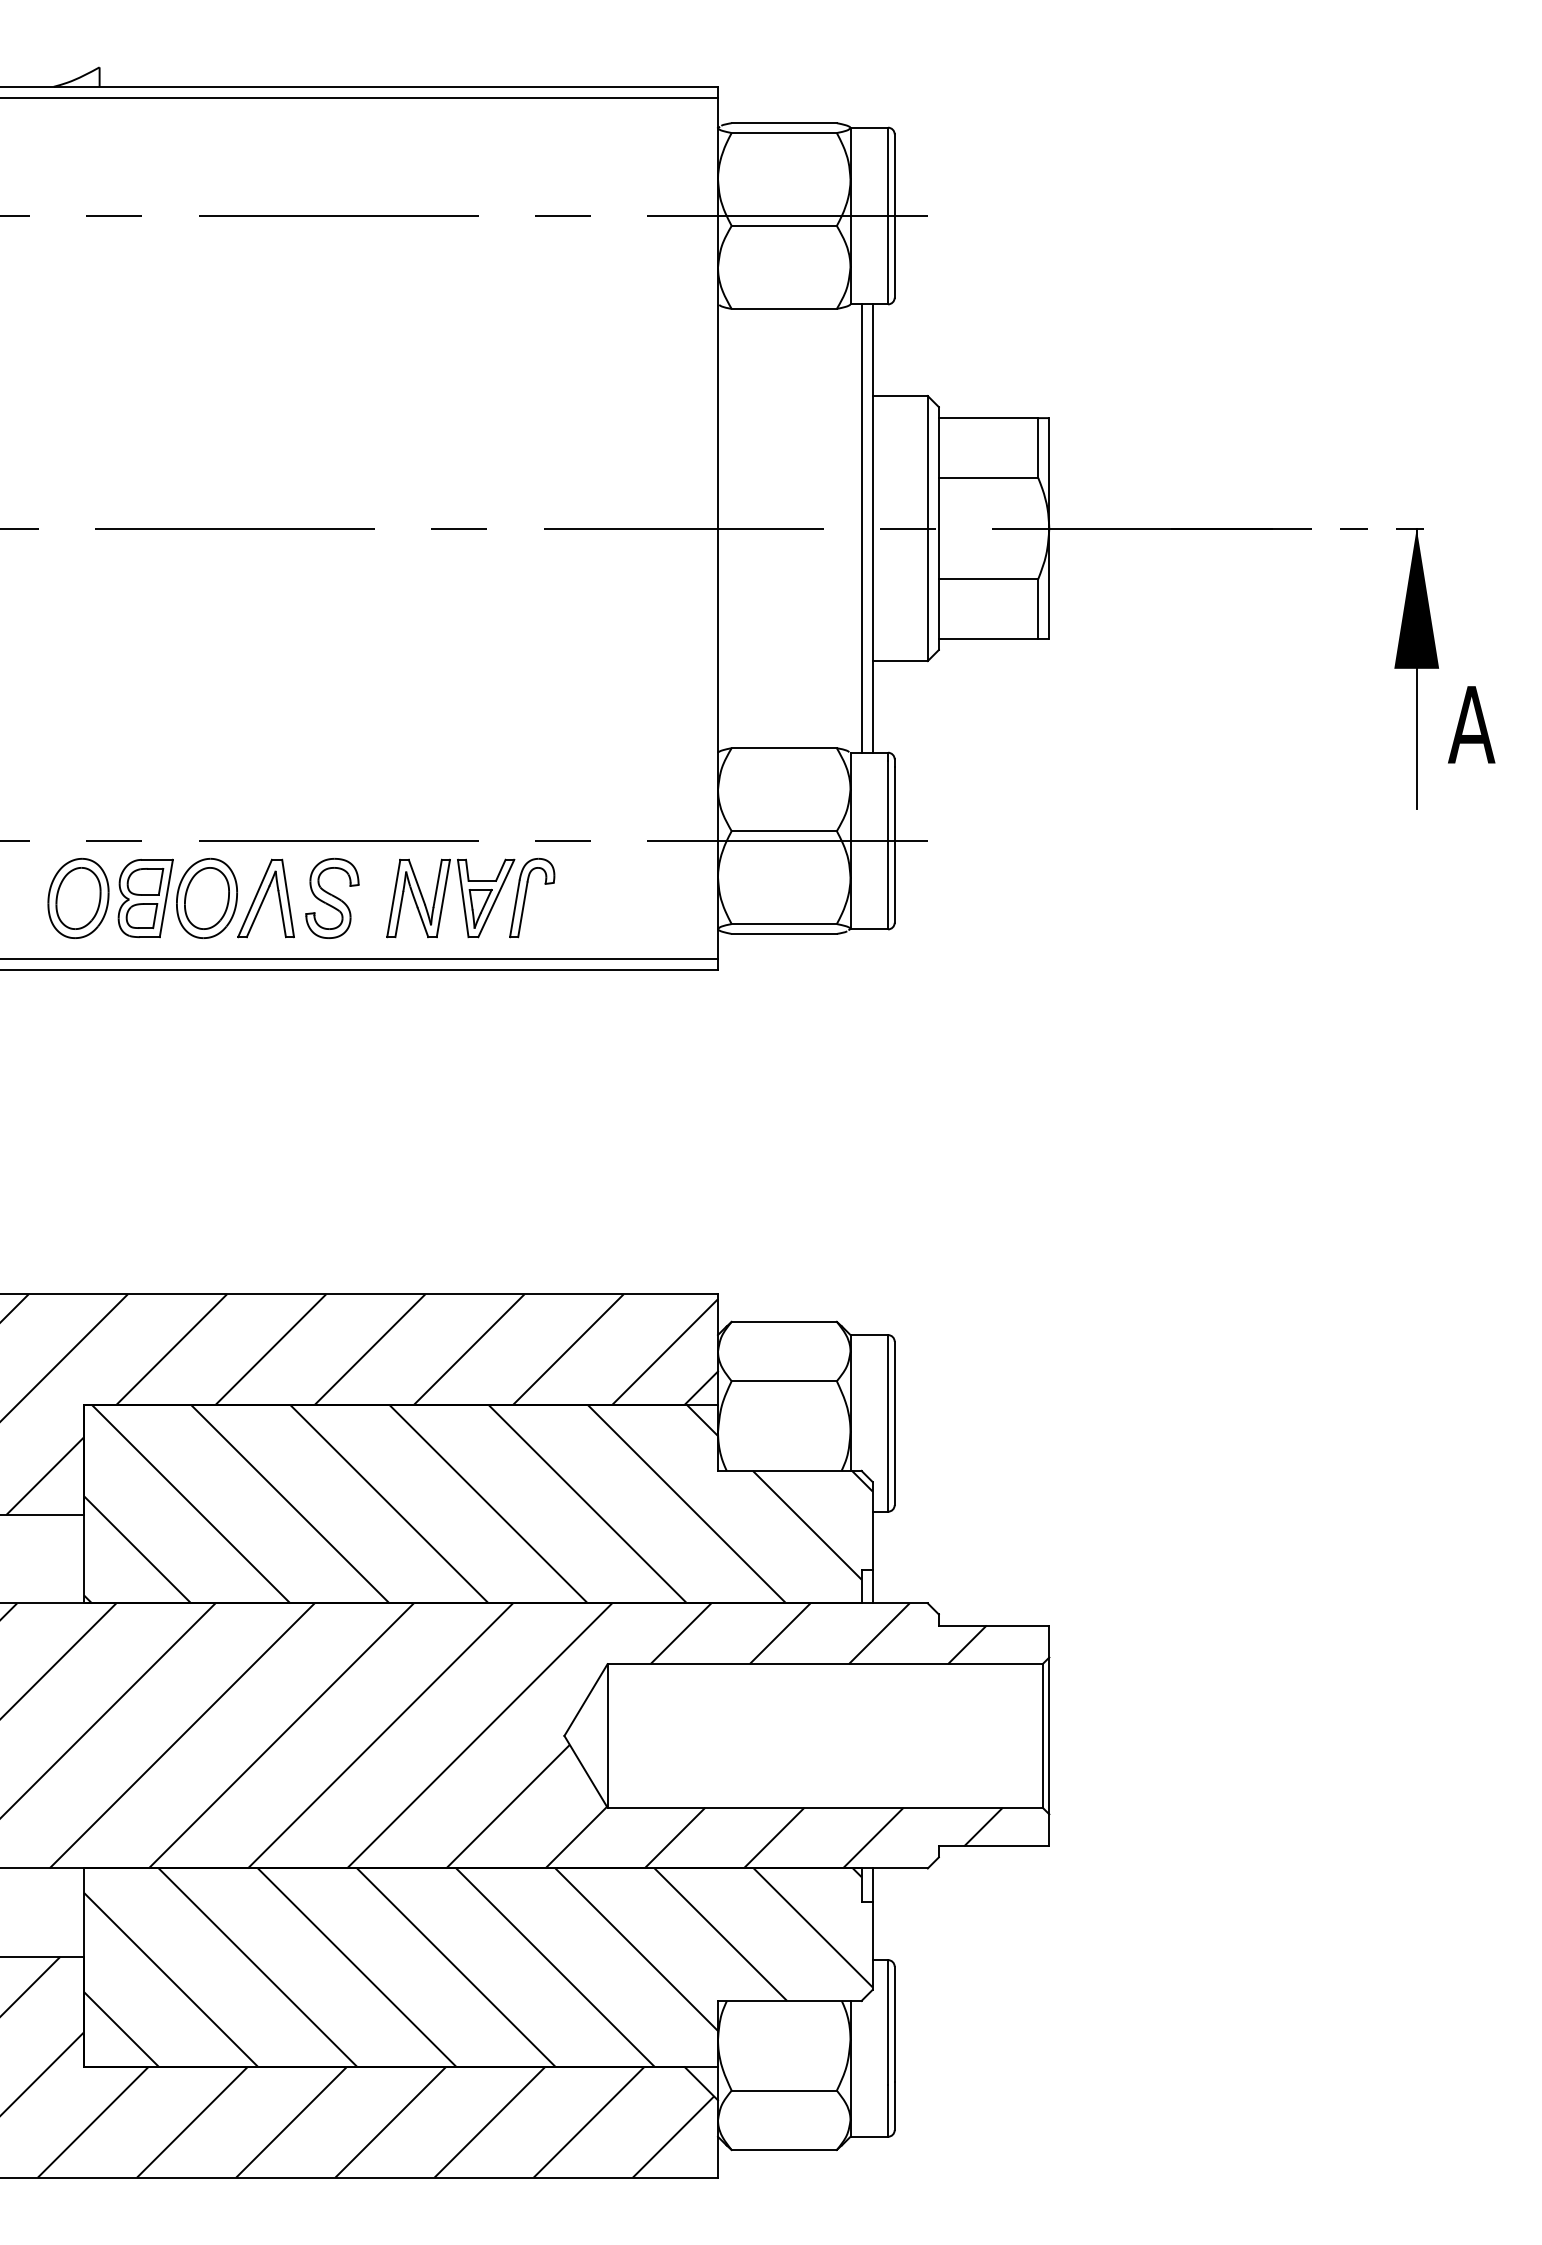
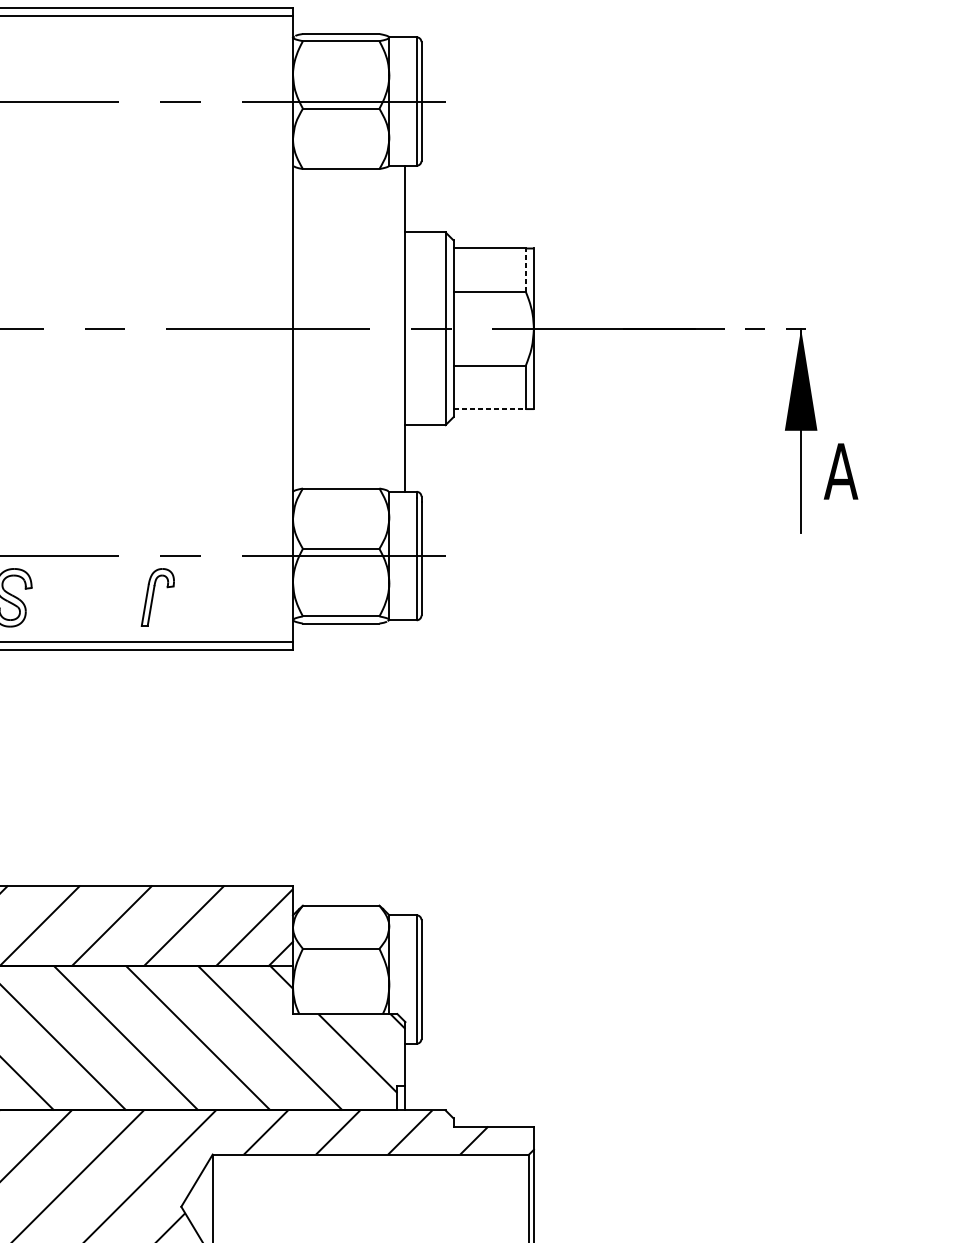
line: (1038, 448) -> (526, 270), solid -> dashed
line: (861, 528) -> (397, 328), removed
line: (988, 638) -> (489, 408), solid -> dashed
part: (450, 898) -> (98, 597), removed

